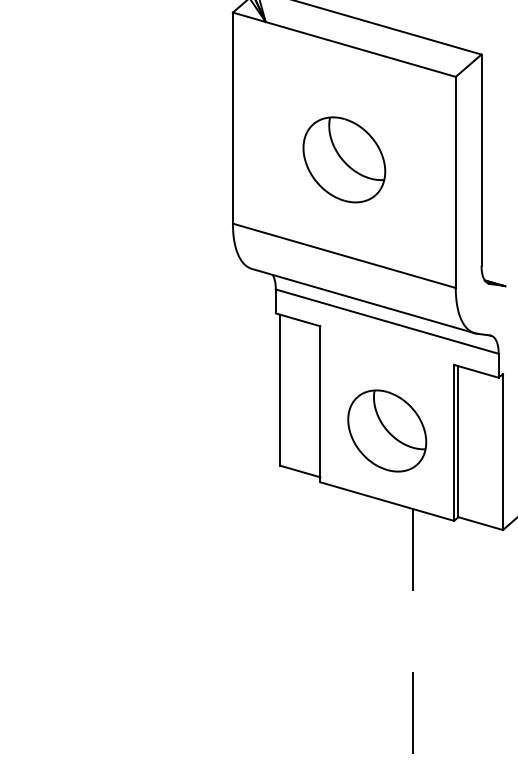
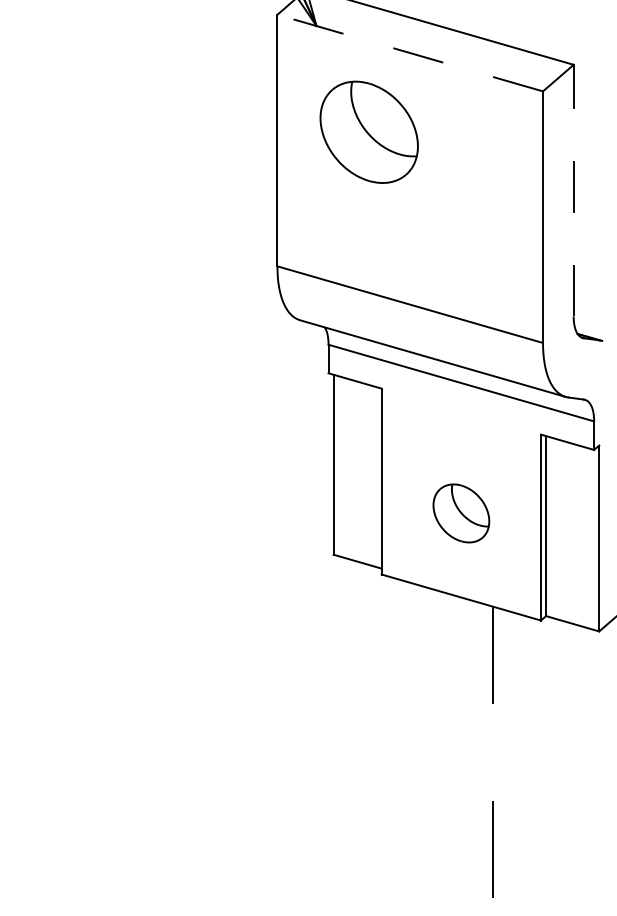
line: (343, 44) -> (409, 52), solid -> dashed
part: (343, 159) -> (368, 131), moved
line: (481, 160) -> (573, 190), solid -> dashed
part: (387, 431) -> (461, 513), size x0.6

